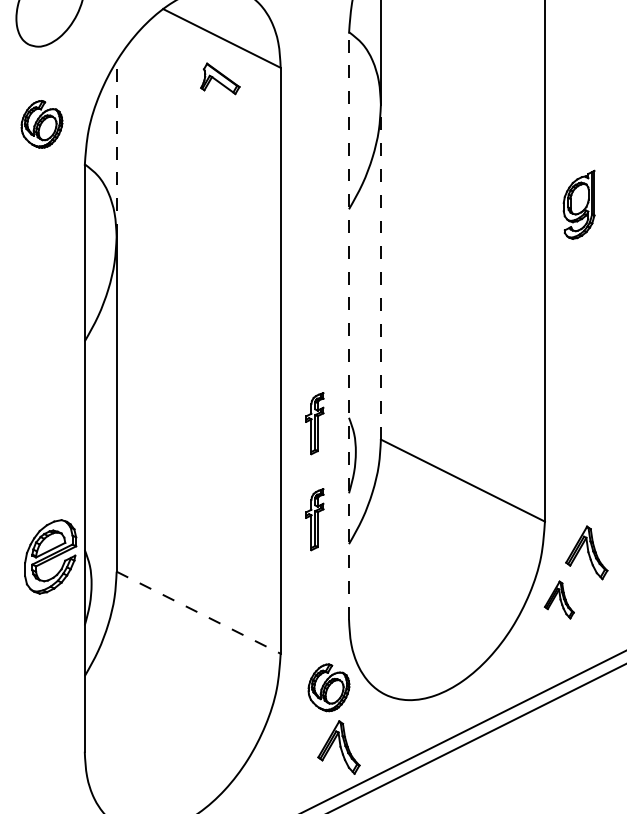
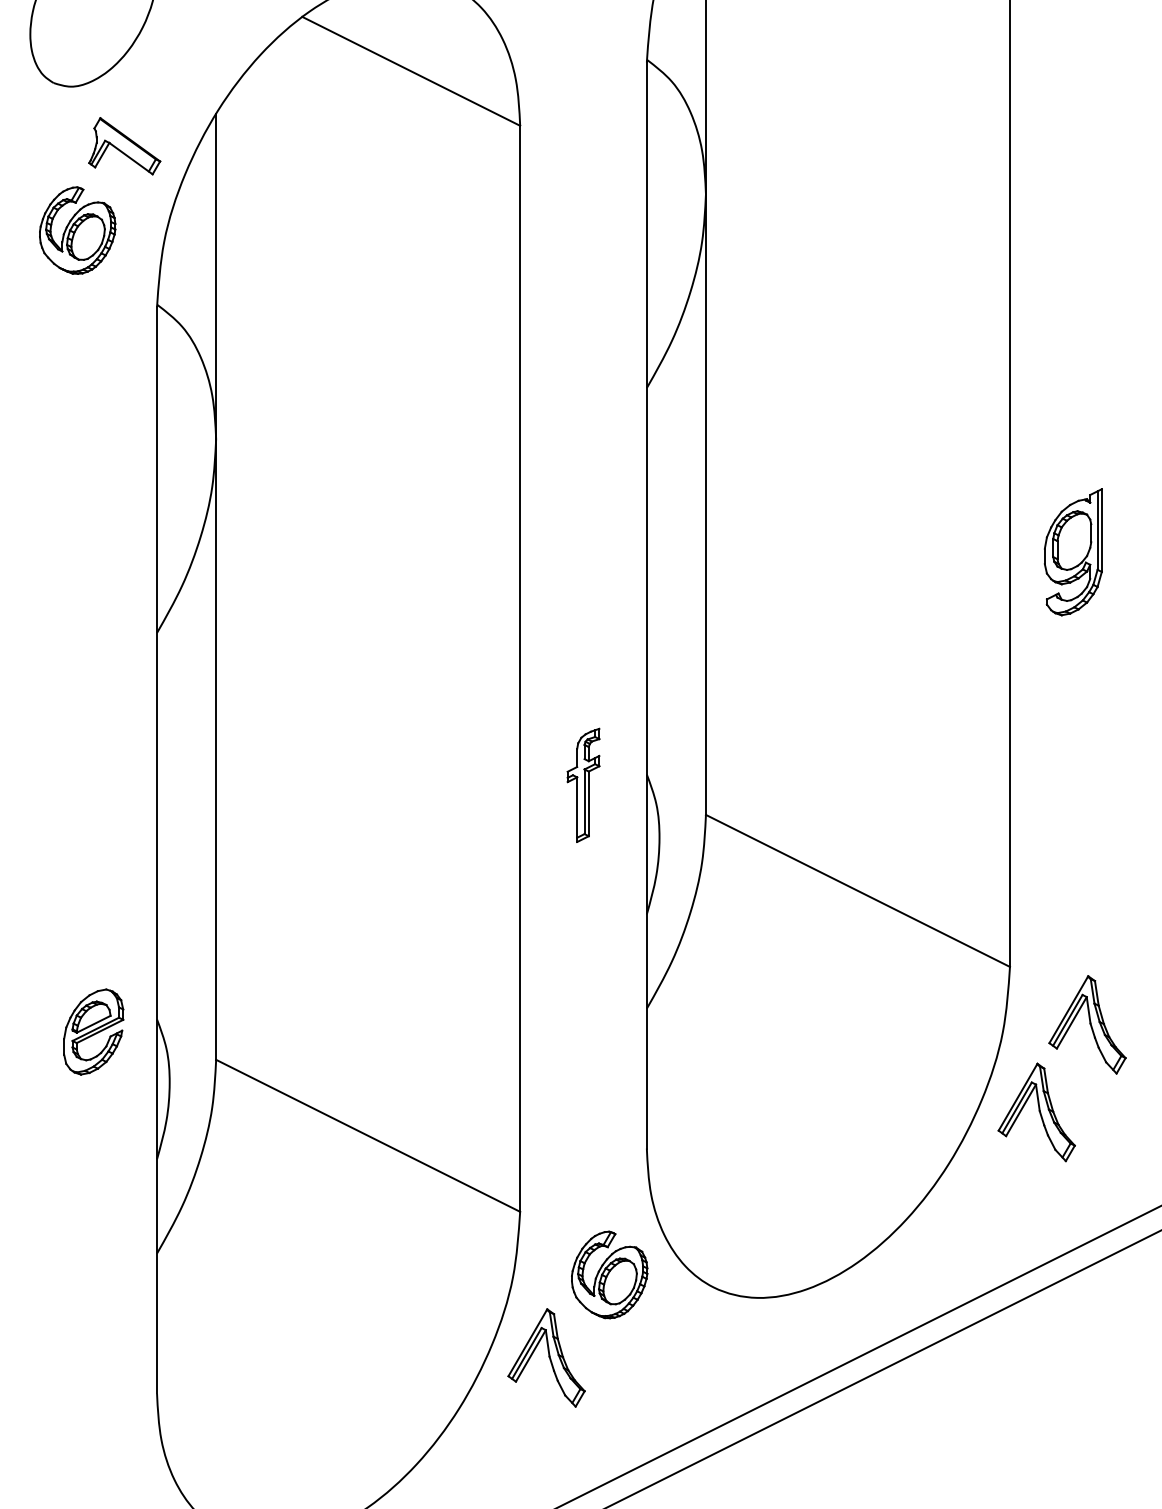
part: (220, 78) -> (125, 145), moved
line: (116, 149) -> (215, 277), dashed -> solid
part: (578, 204) -> (1072, 551), moved
line: (380, 271) -> (705, 503), dashed -> solid
line: (349, 326) -> (647, 605), dashed -> solid
part: (314, 519) -> (582, 963), removed
part: (50, 556) -> (93, 1031), size x0.62
part: (559, 599) -> (1036, 1111), size x1.43
line: (198, 612) -> (367, 1135), dashed -> solid
part: (338, 747) -> (545, 1357), moved

